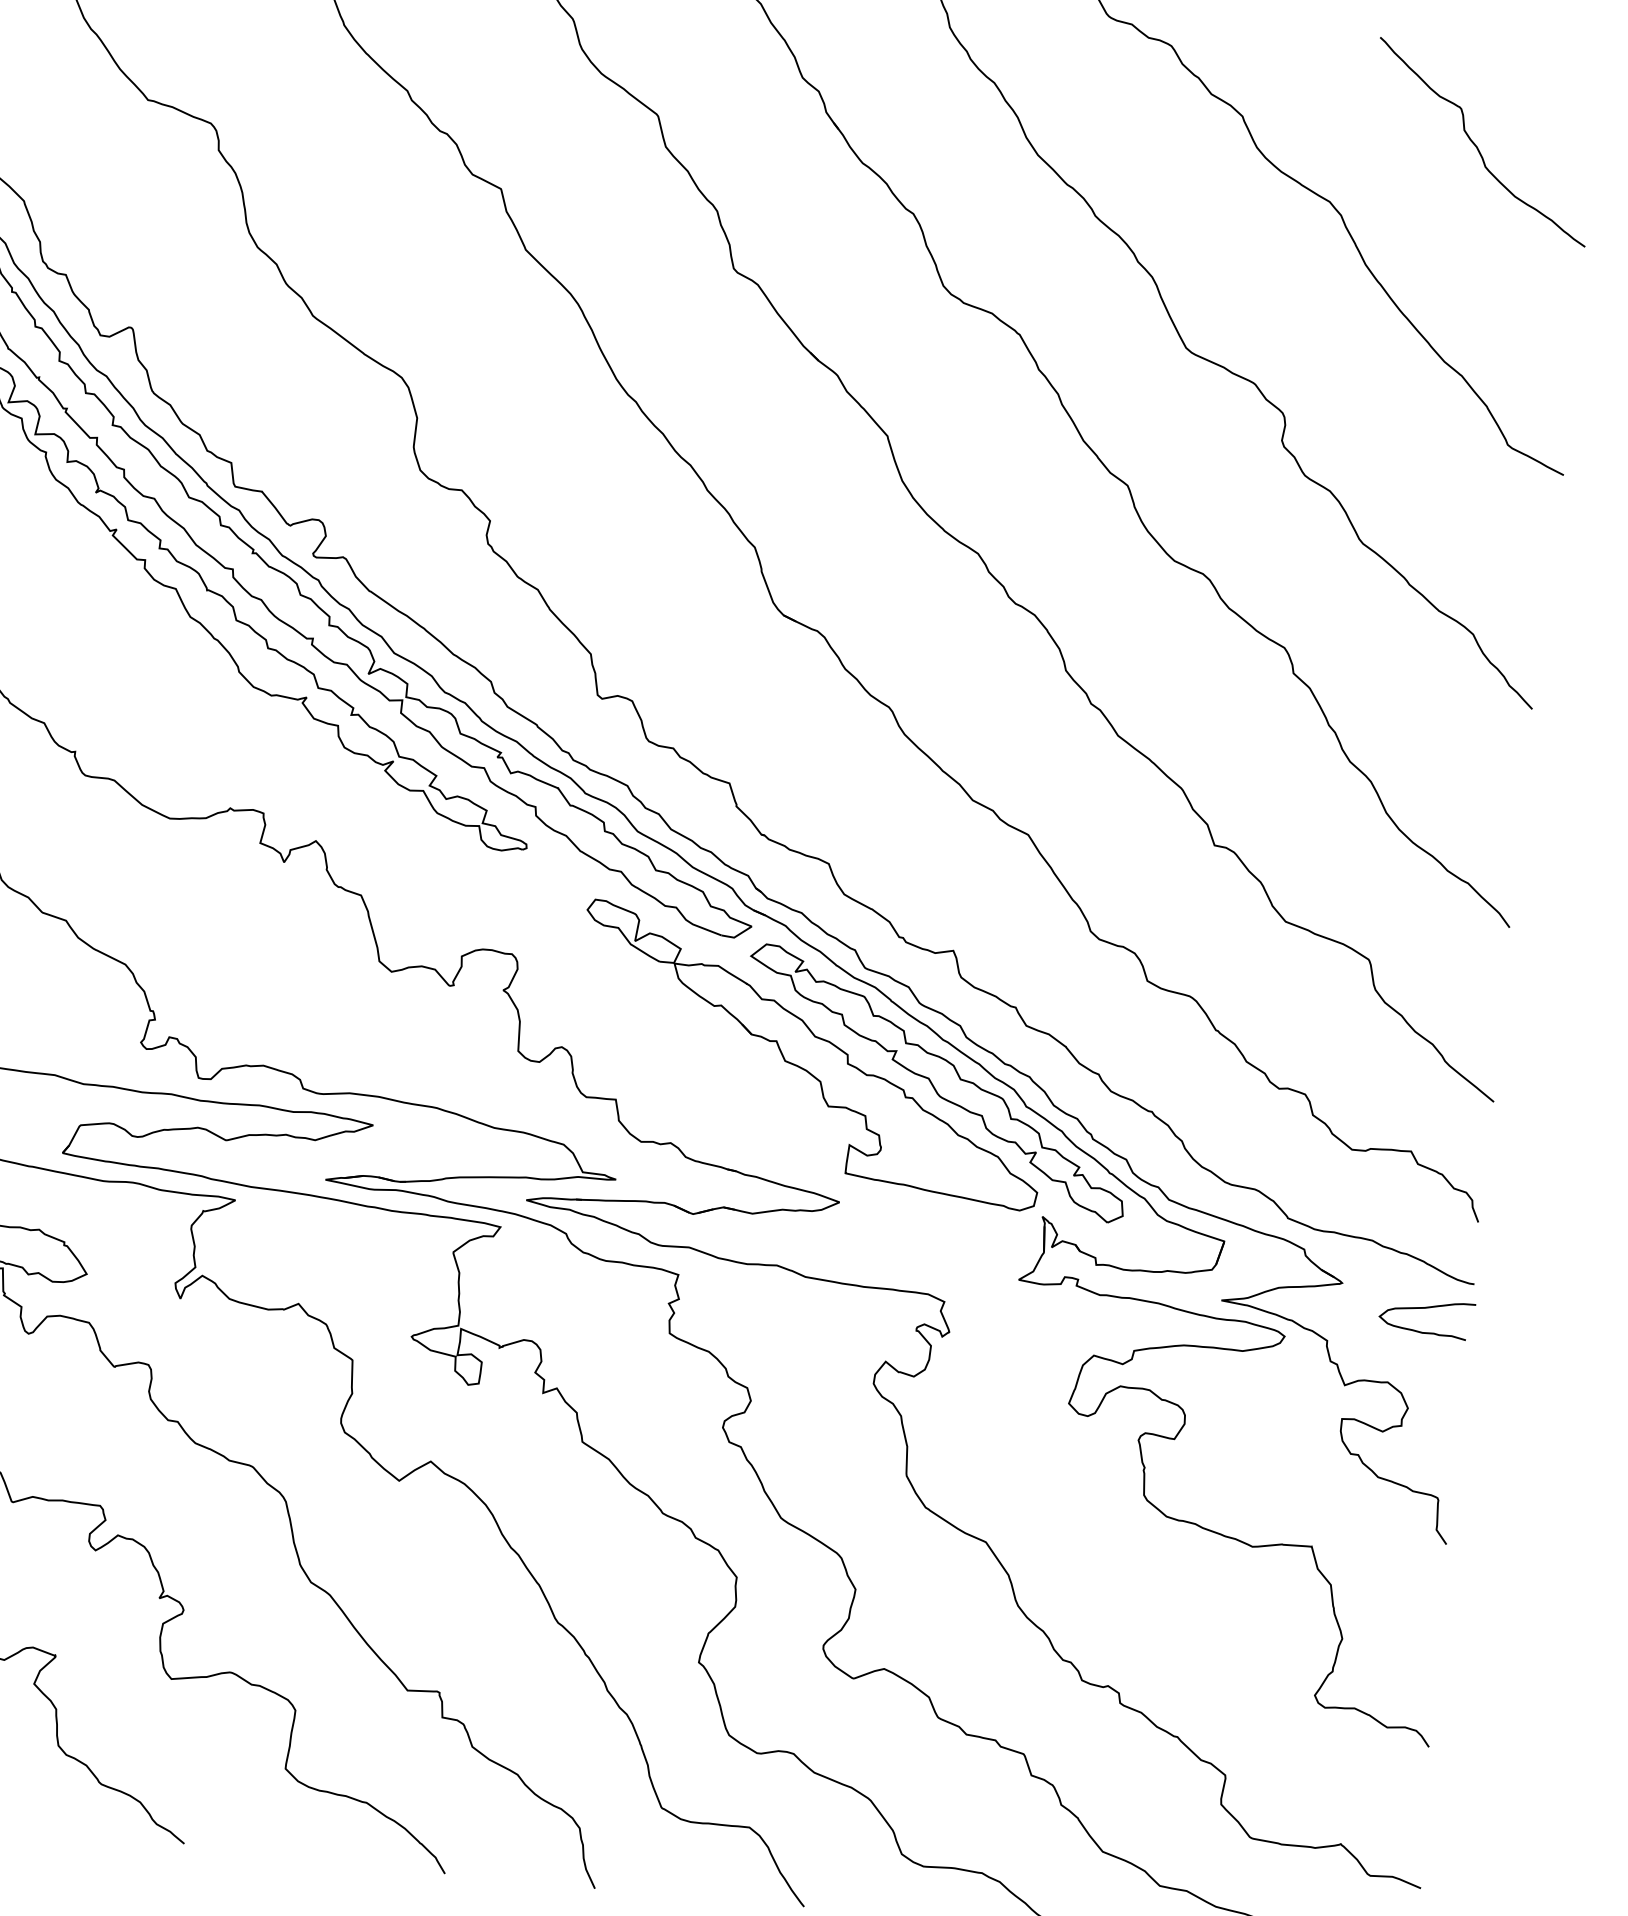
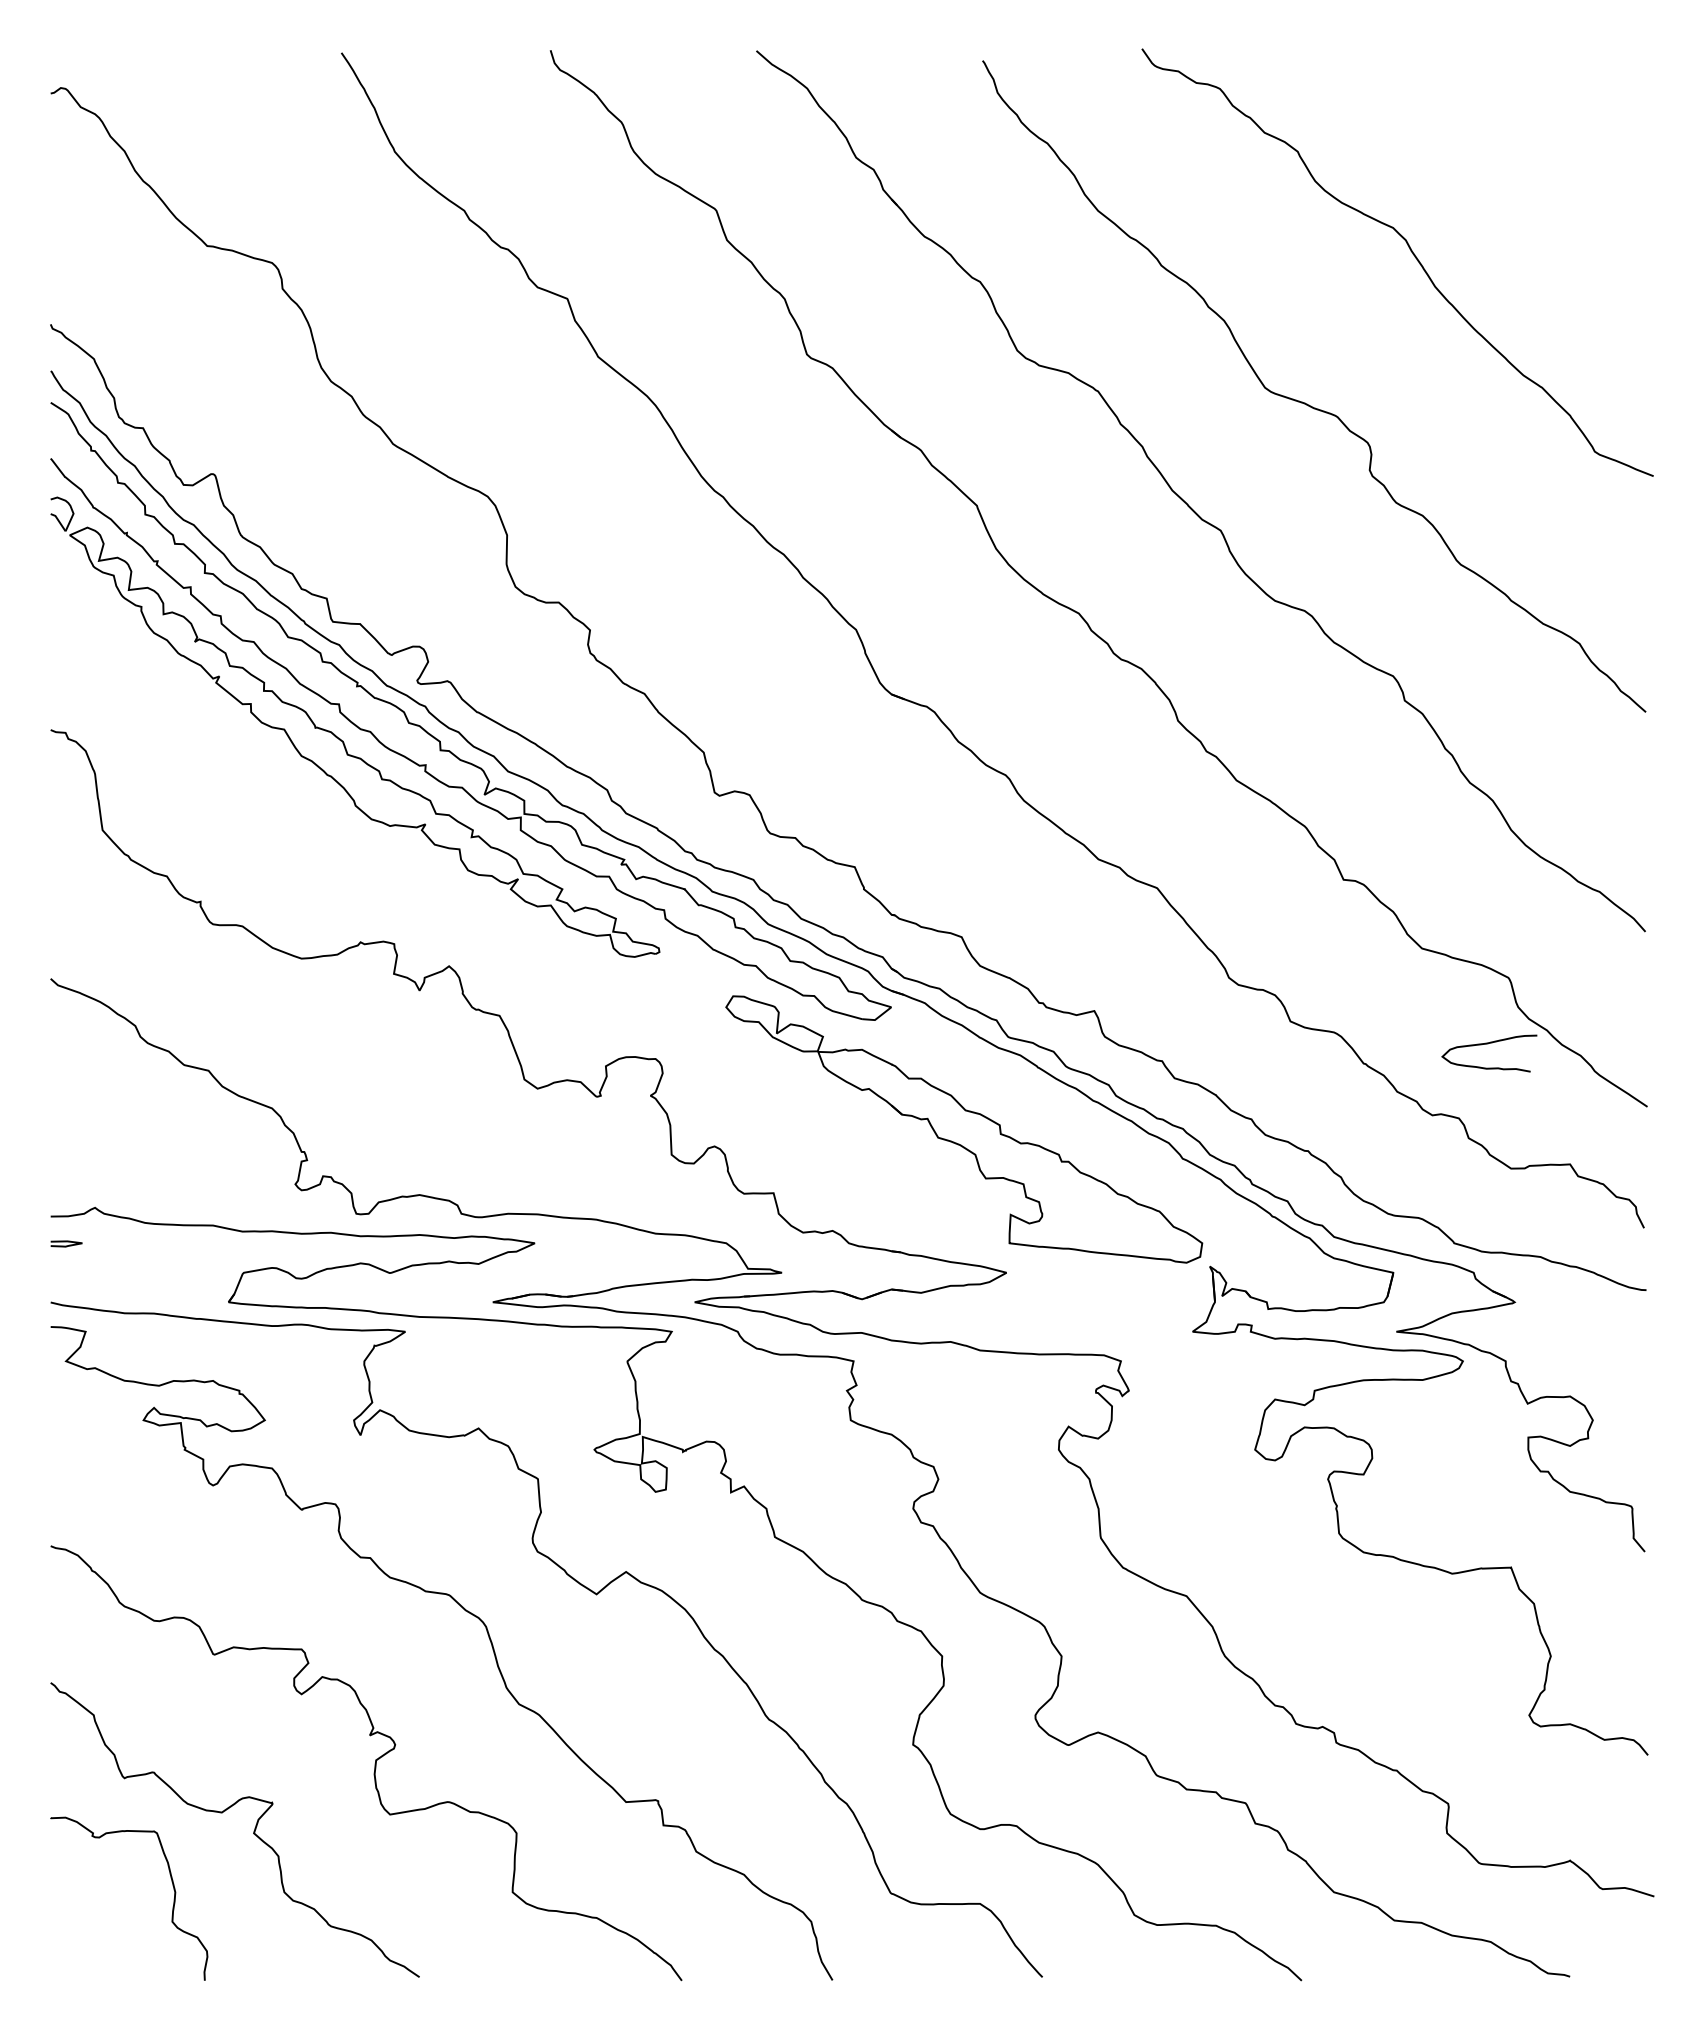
curve: (1477, 146) -> (1534, 157), removed
part: (937, 1083) -> (1091, 1144), removed
curve: (1426, 1308) -> (1488, 1044), moved

